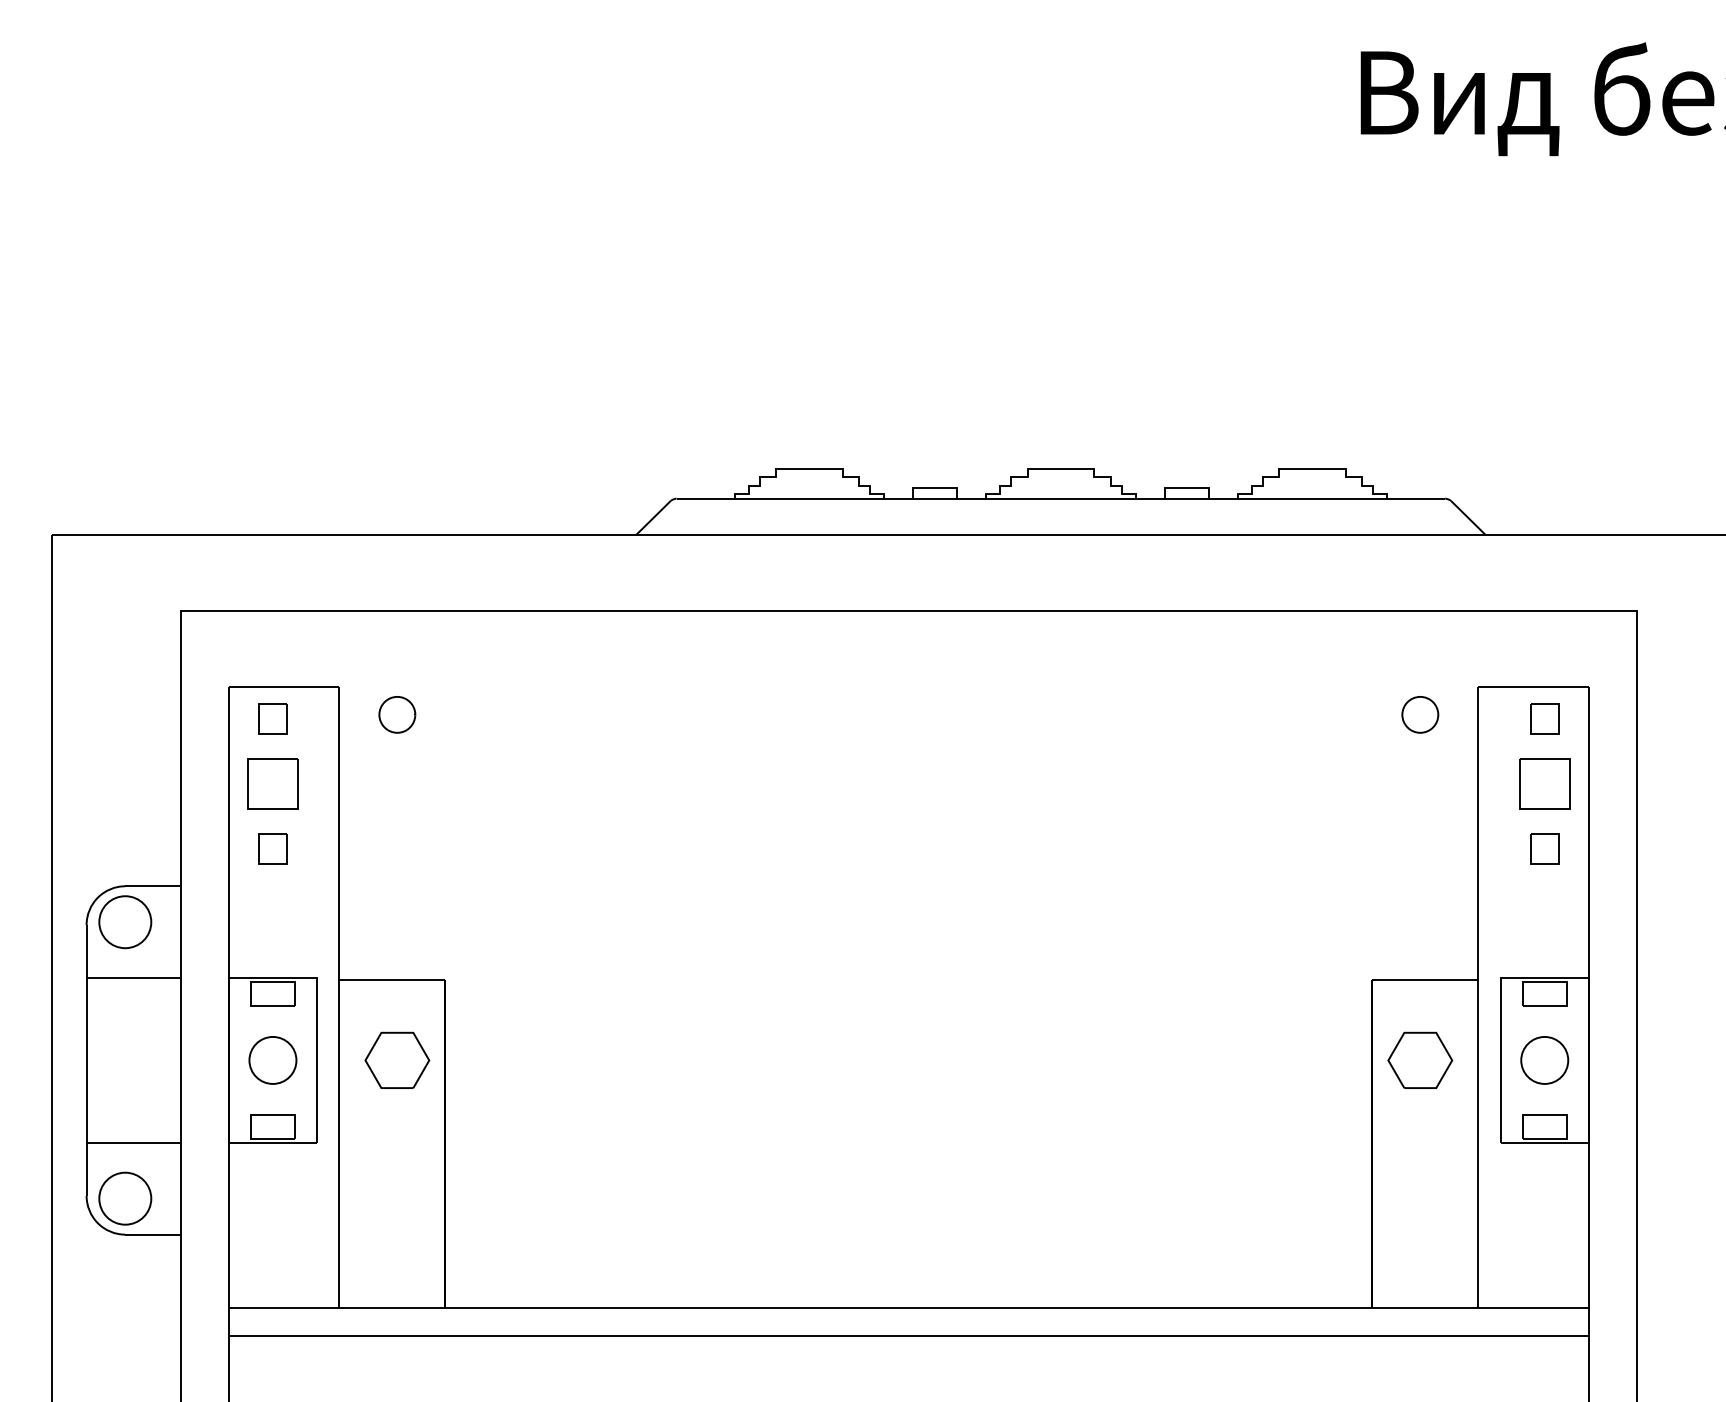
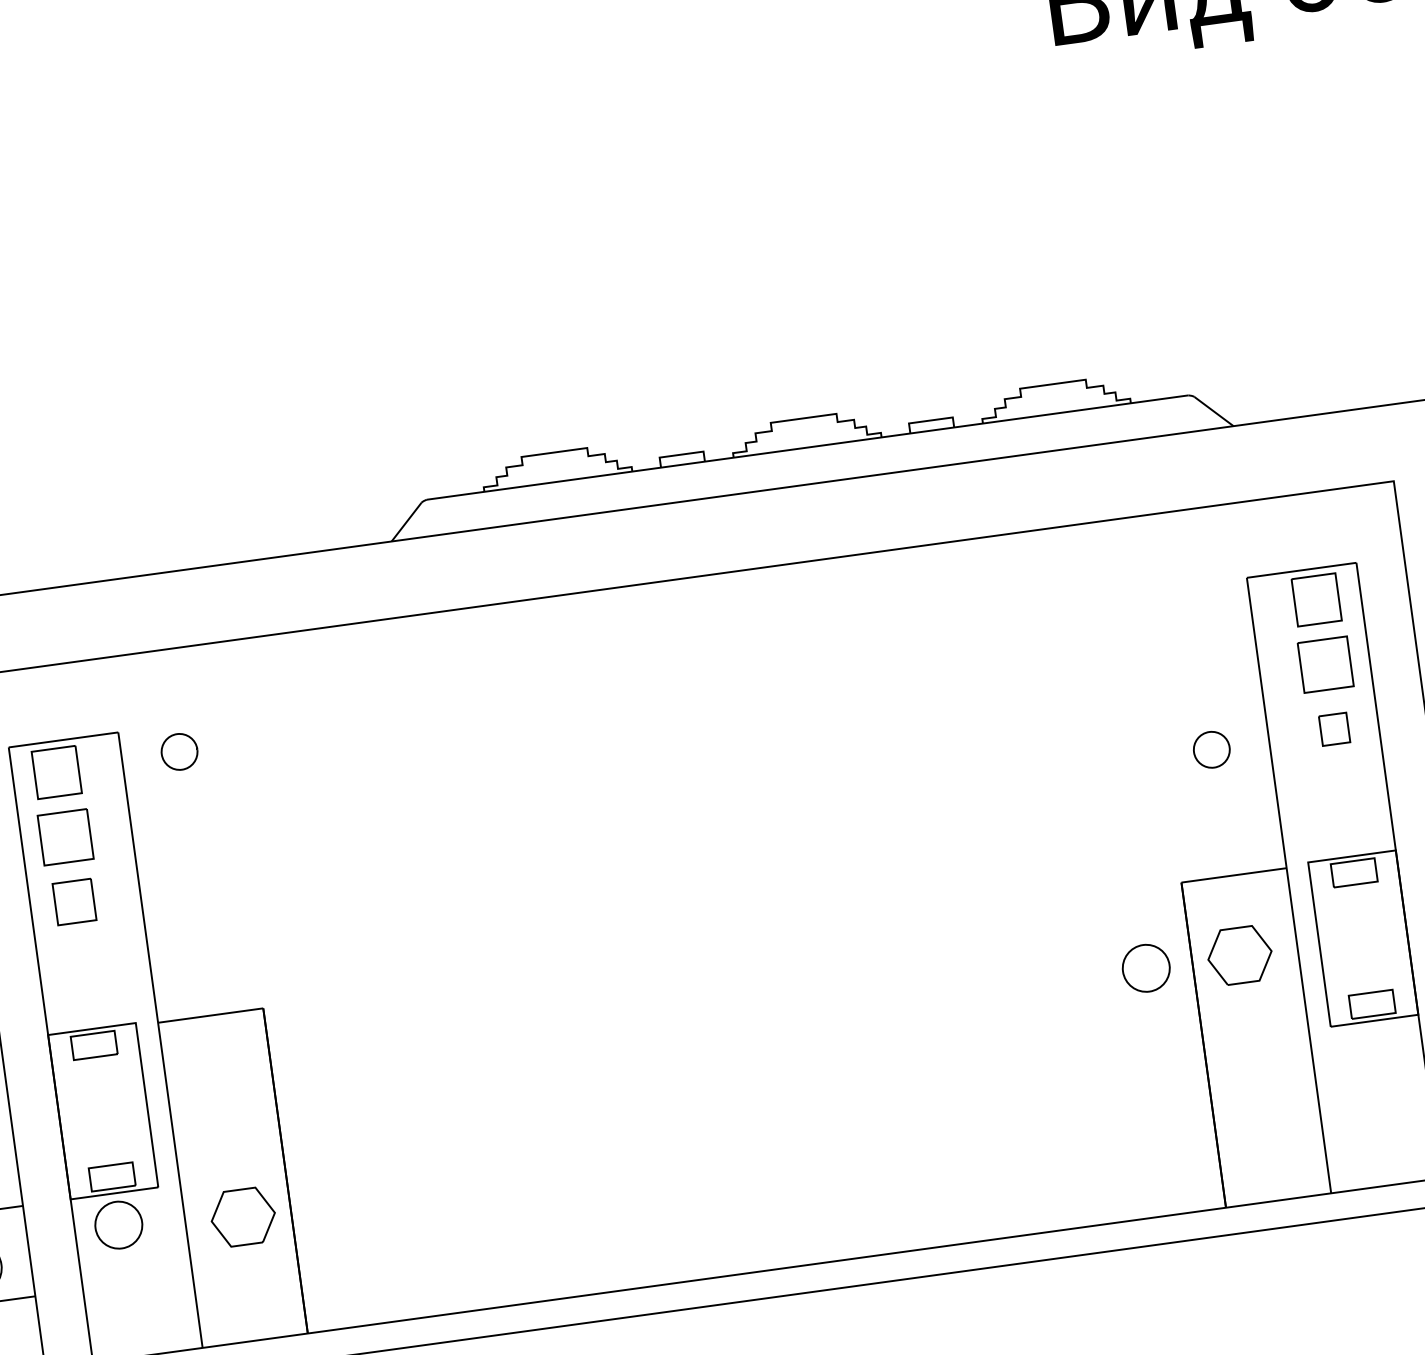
part: (1420, 714) -> (1211, 749), moved
part: (272, 718) -> (56, 772), size x1.6
part: (1544, 718) -> (1316, 599), size x1.6
part: (272, 848) -> (74, 901), size x1.4
part: (397, 1059) -> (243, 1216), moved
part: (272, 1060) -> (118, 1225), moved
part: (1544, 1060) -> (1146, 968), moved

